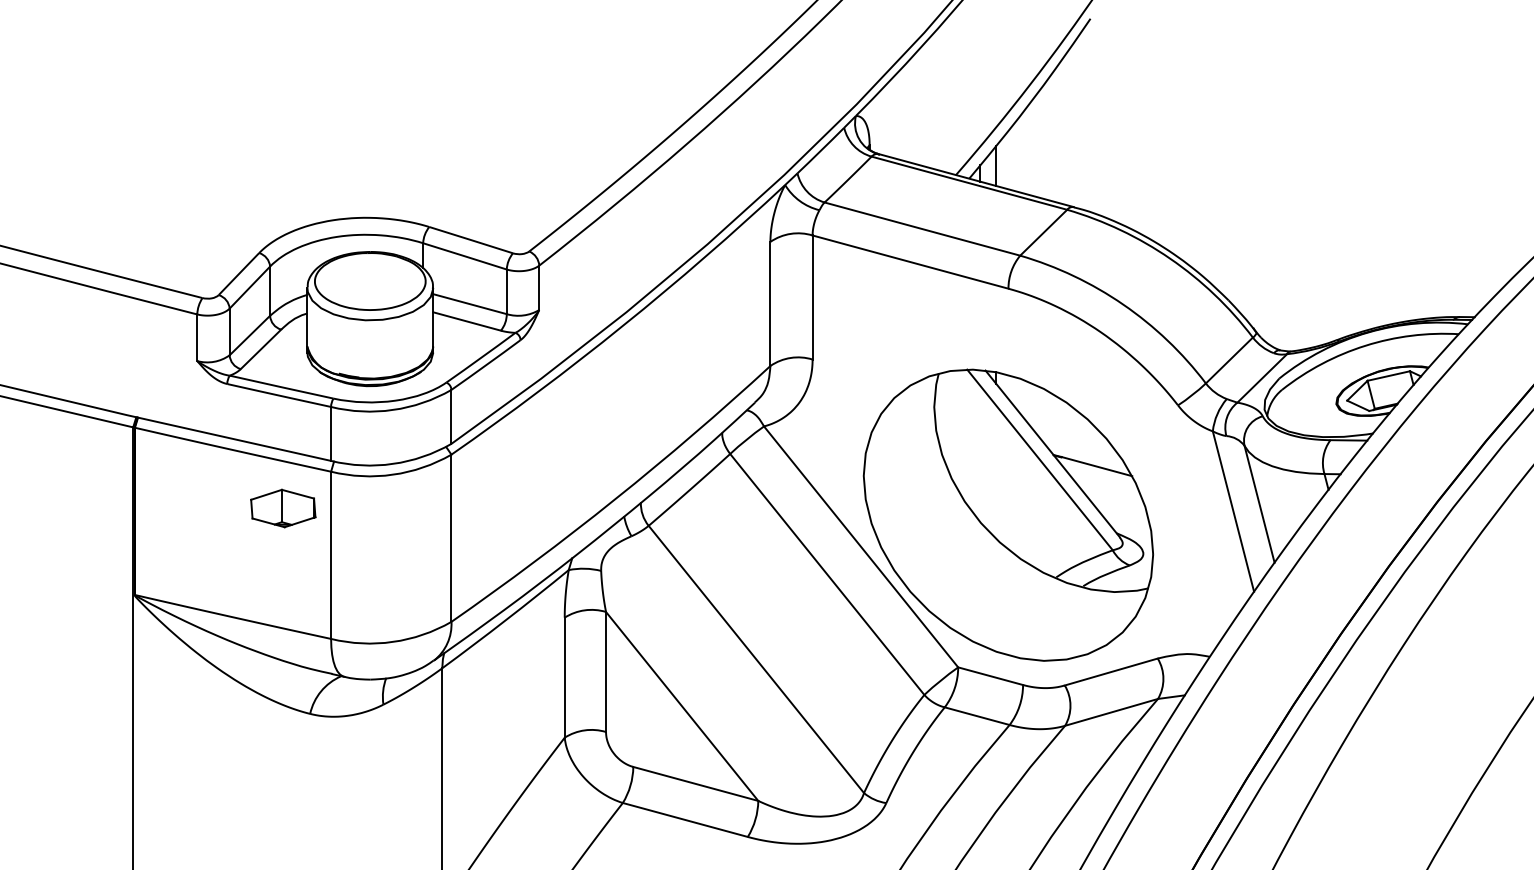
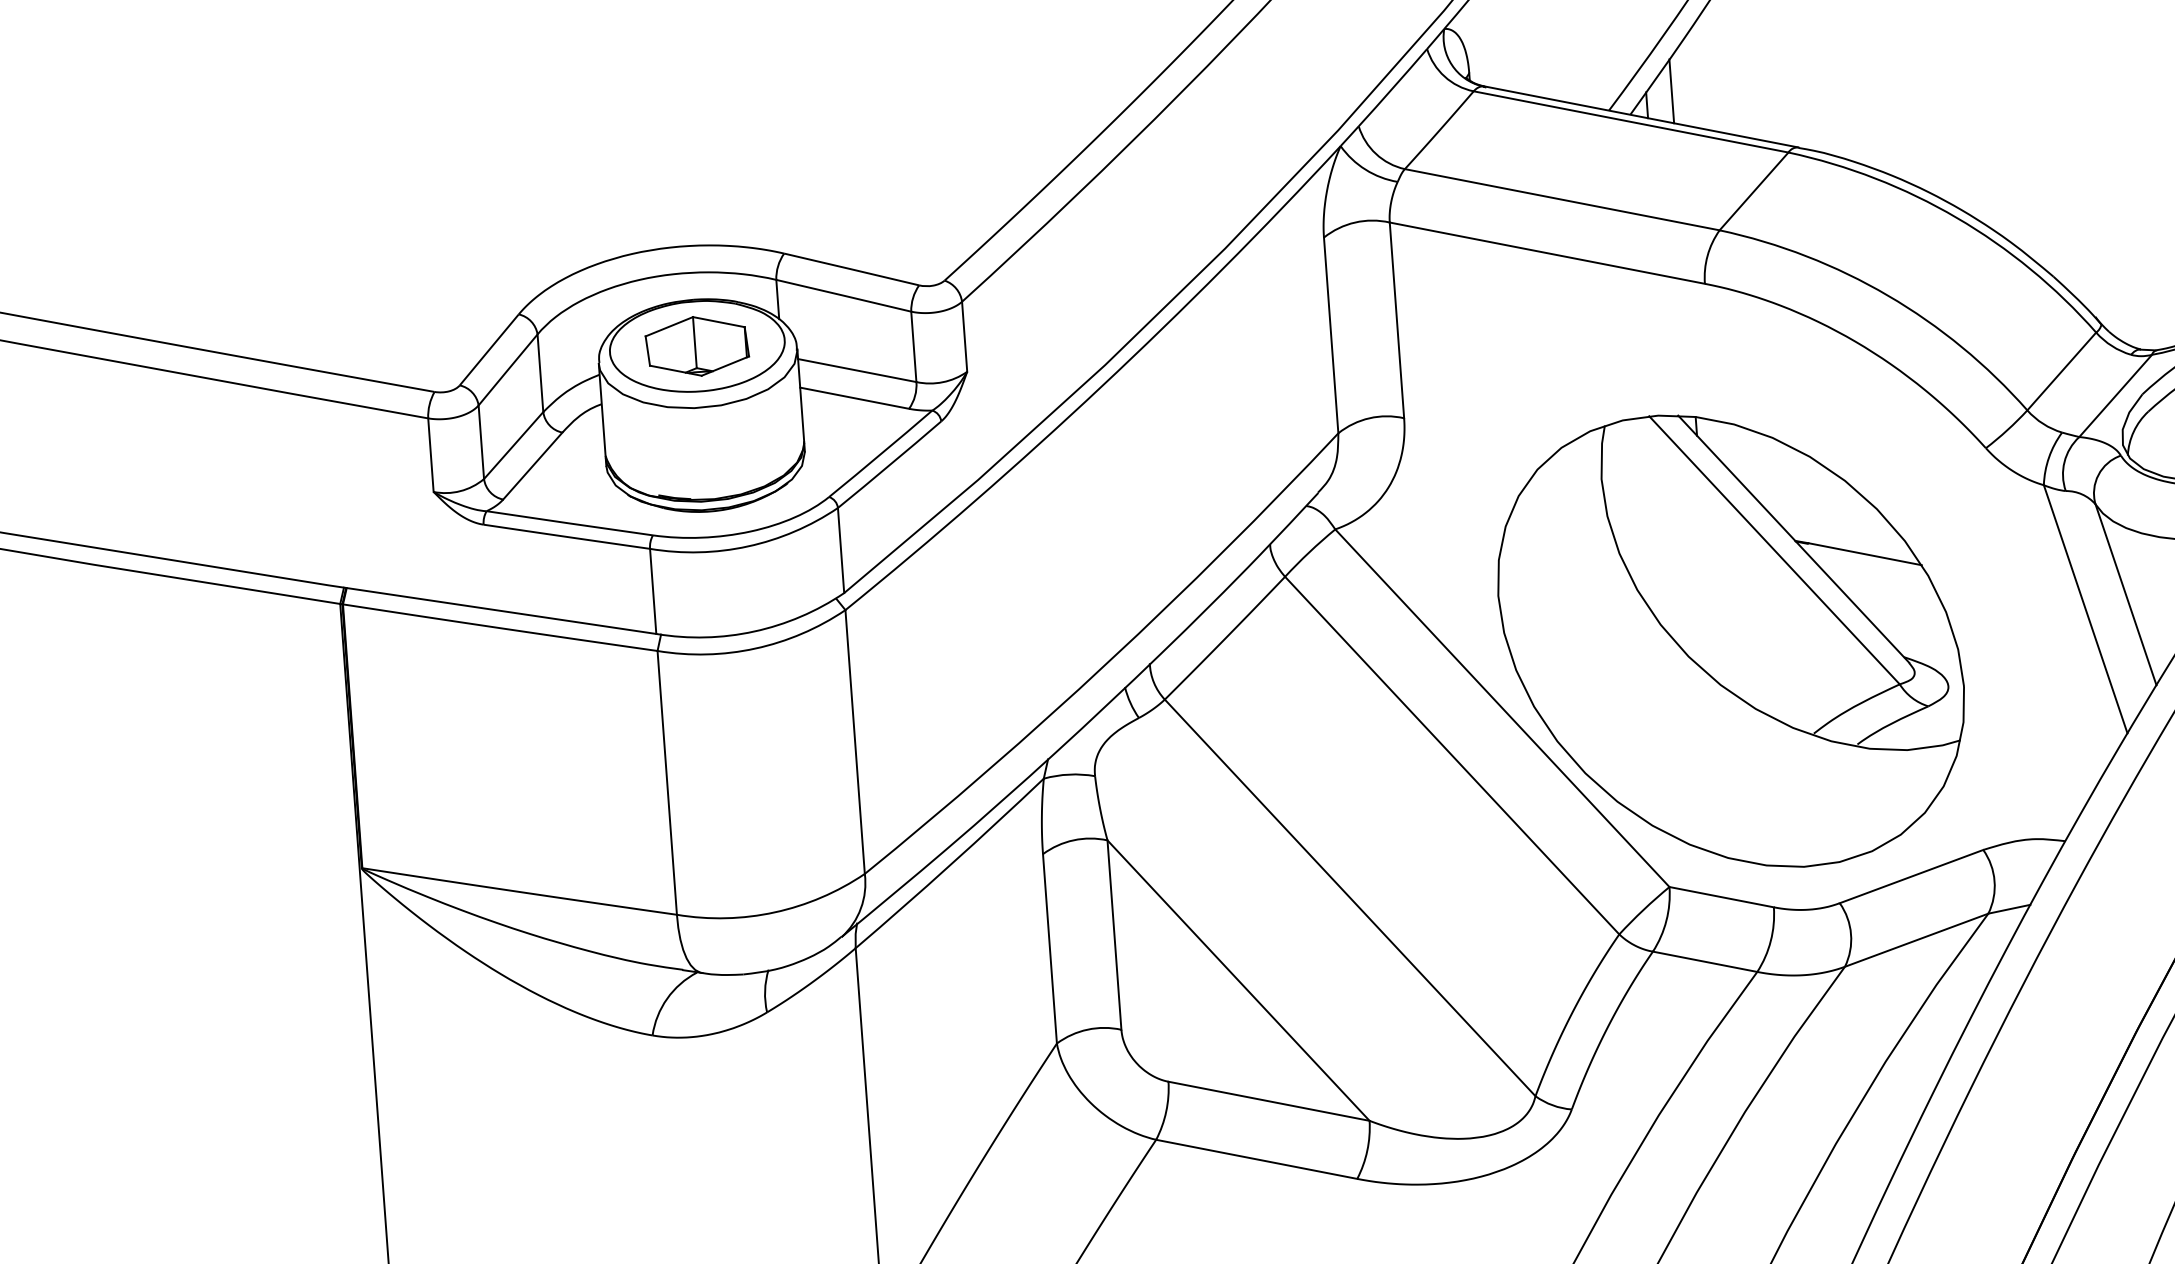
part: (283, 508) -> (697, 346), moved

